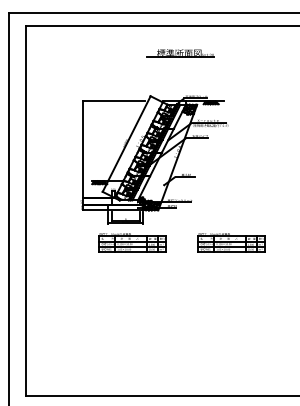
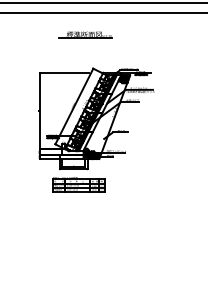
part: (180, 53) -> (85, 34), moved
part: (231, 242) -> (157, 184), removed

